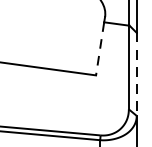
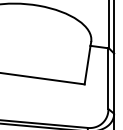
line: (99, 49) -> (87, 65), dashed -> solid
line: (137, 75) -> (114, 84), dashed -> solid

